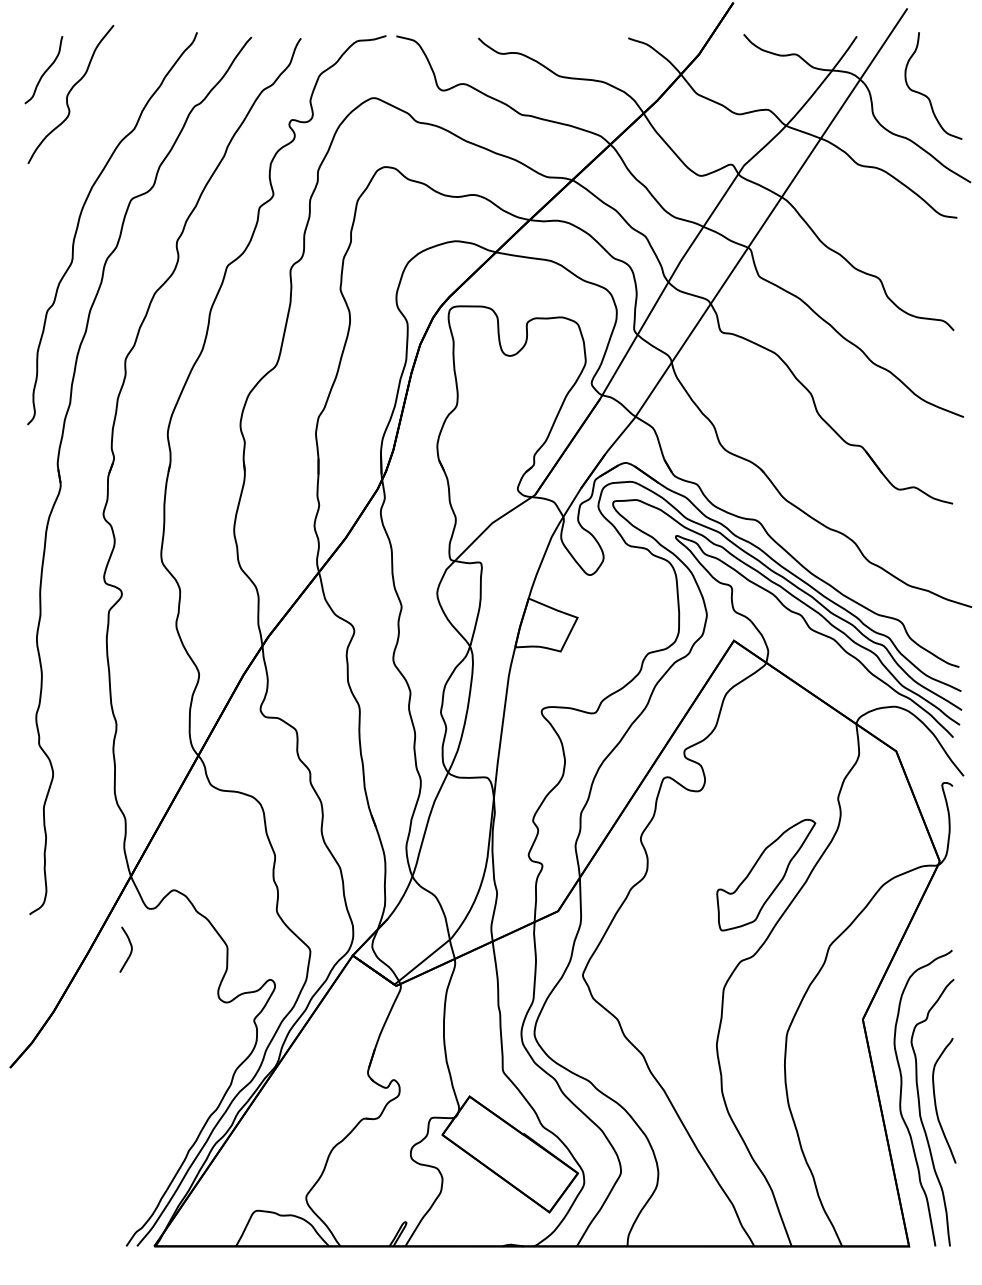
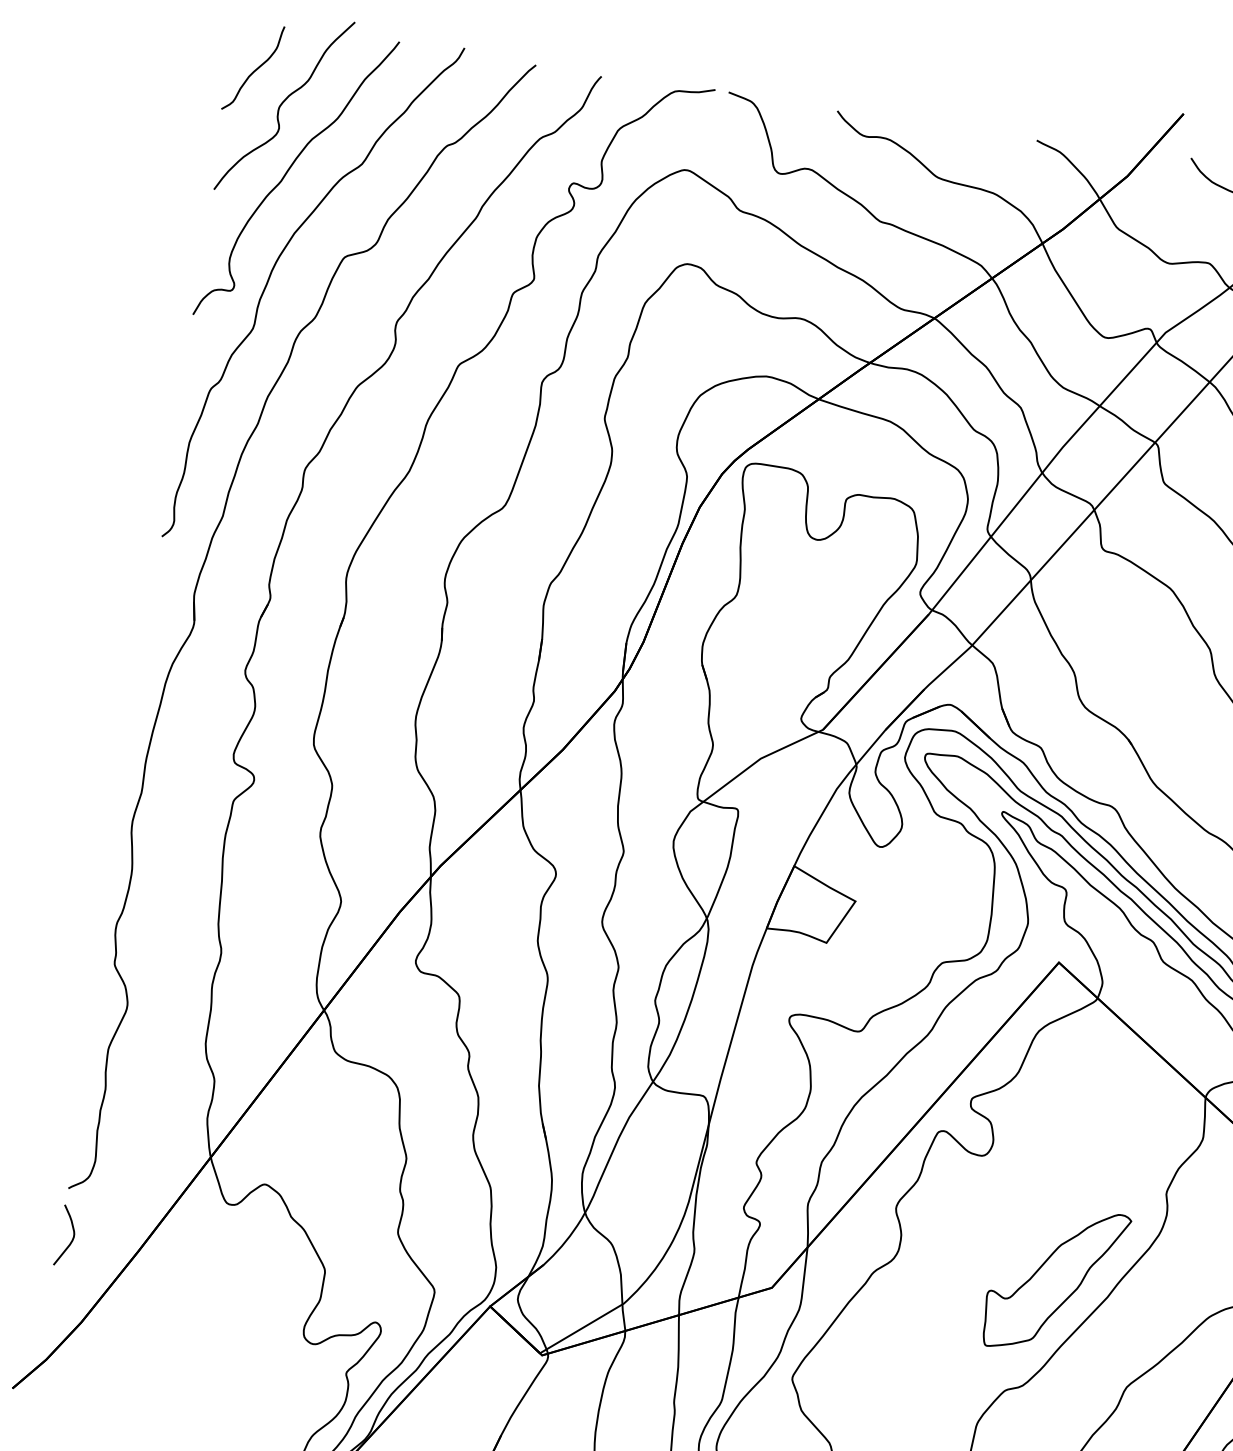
curve: (81, 142) -> (289, 171), added
curve: (130, 950) -> (71, 1237), moved

